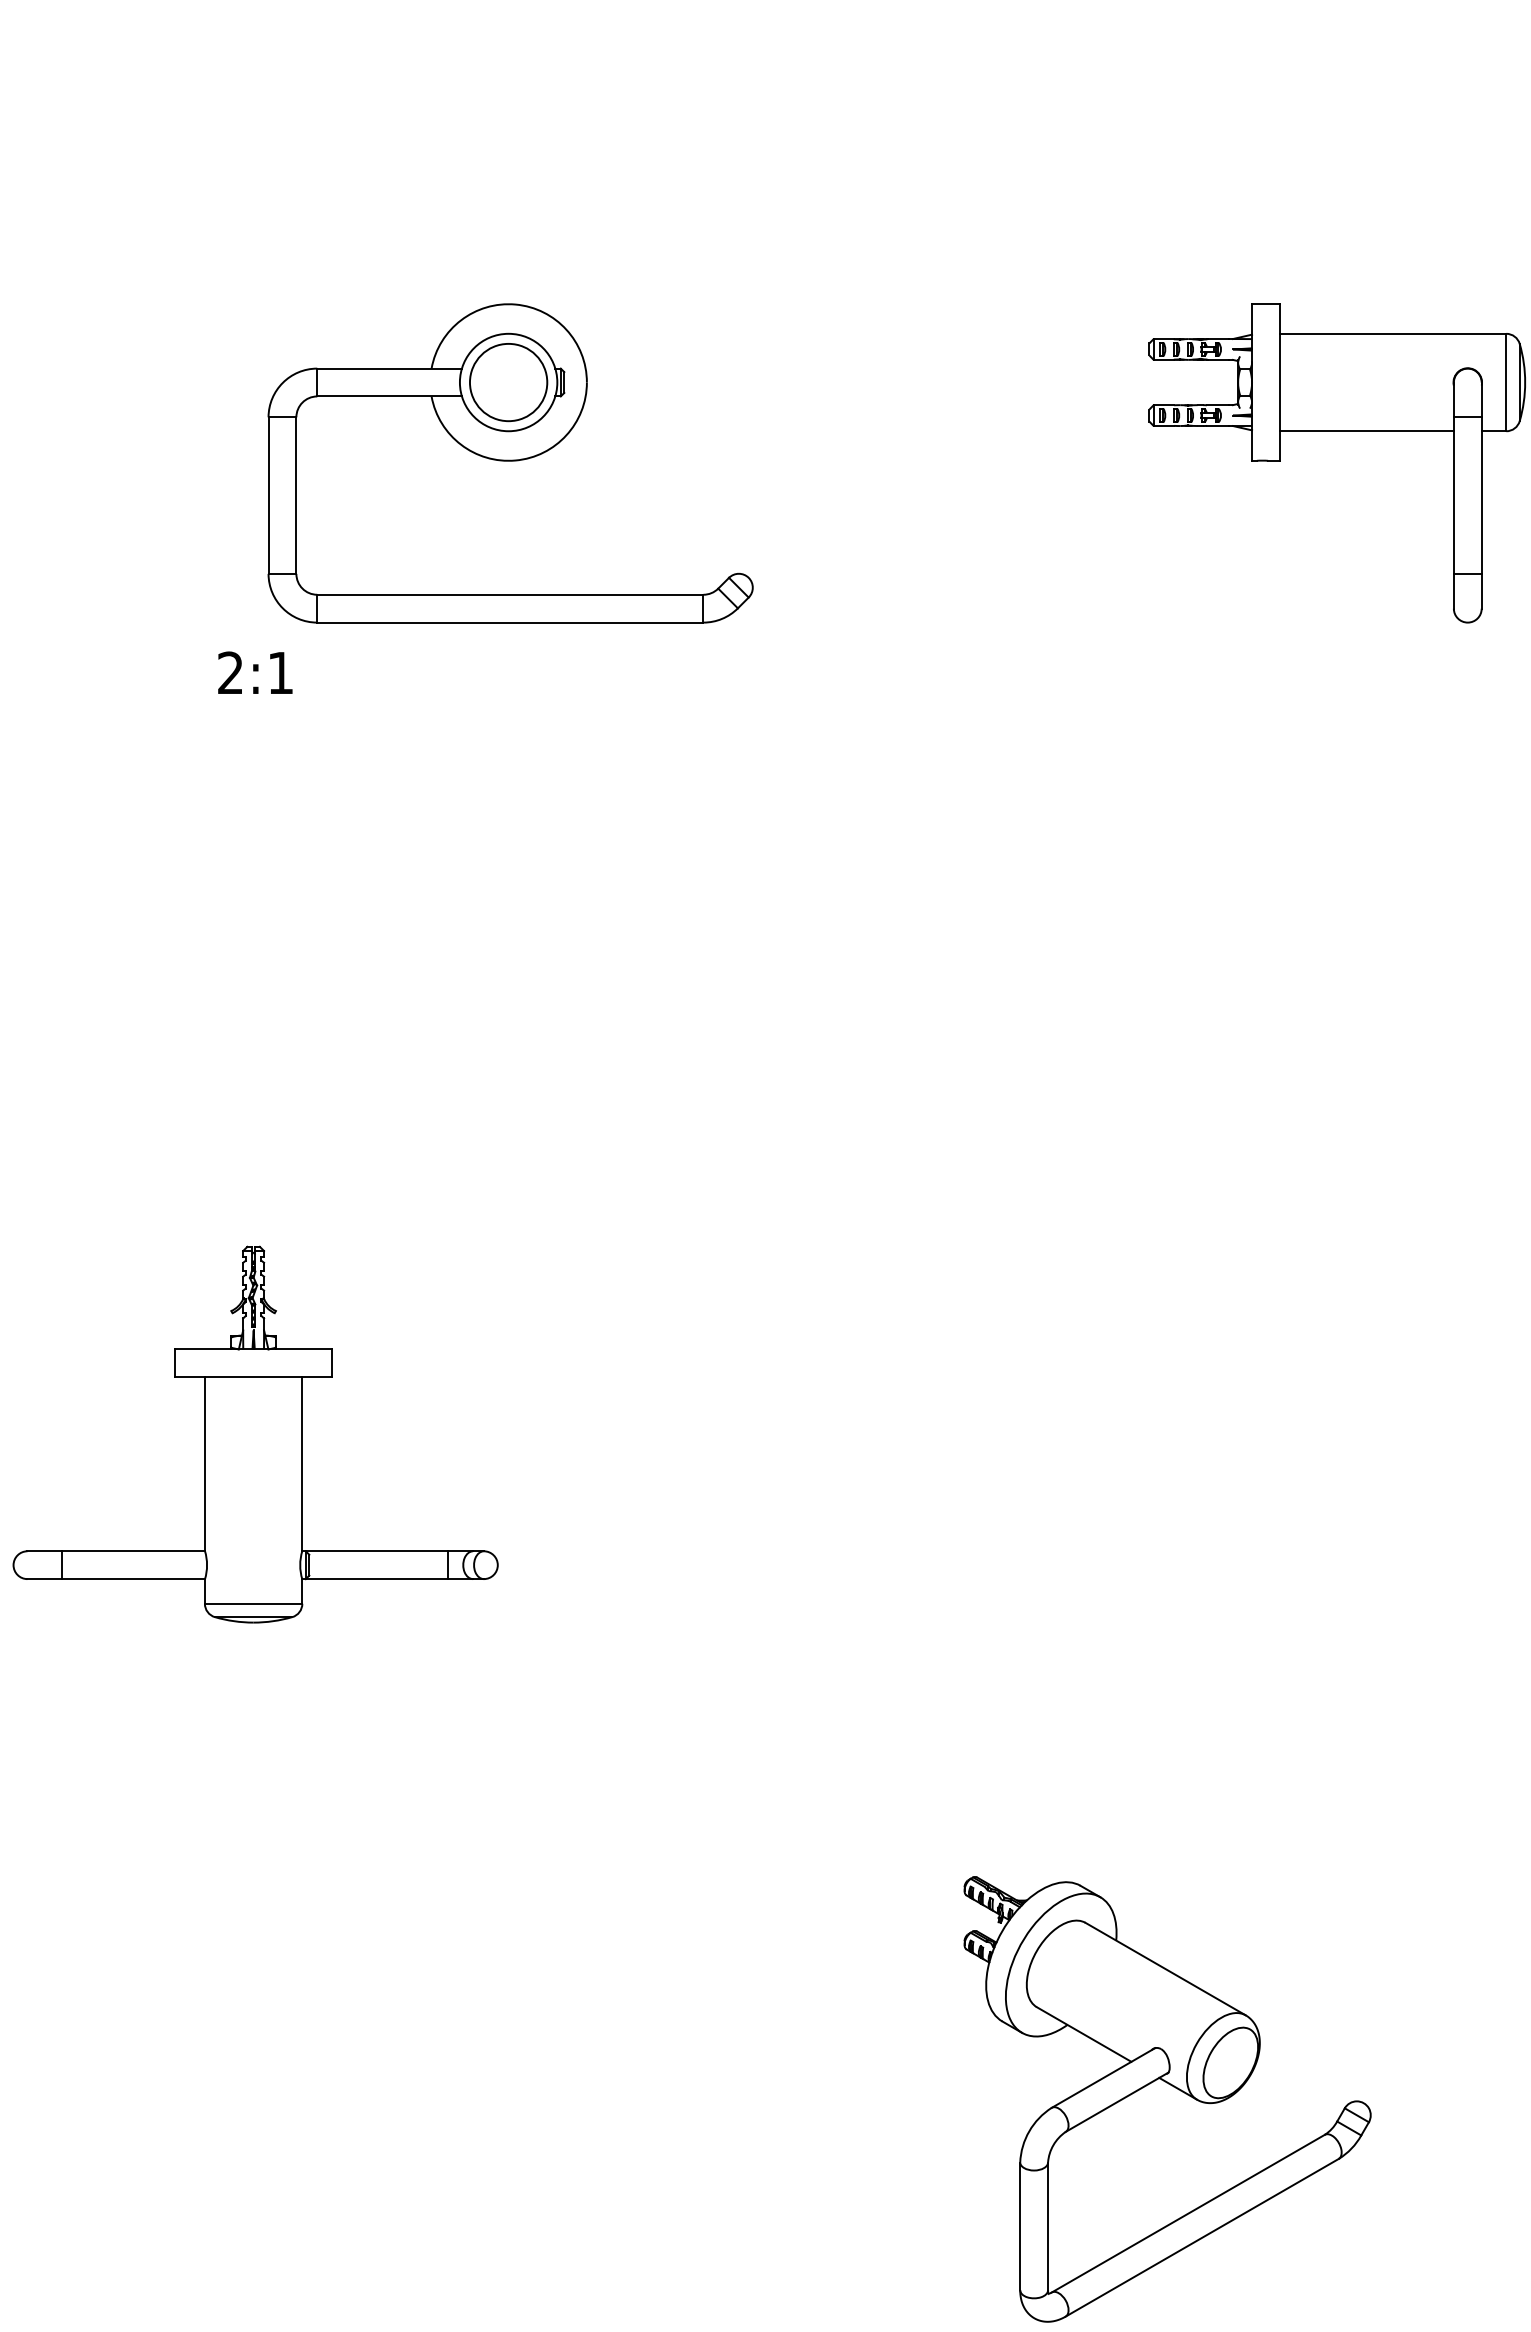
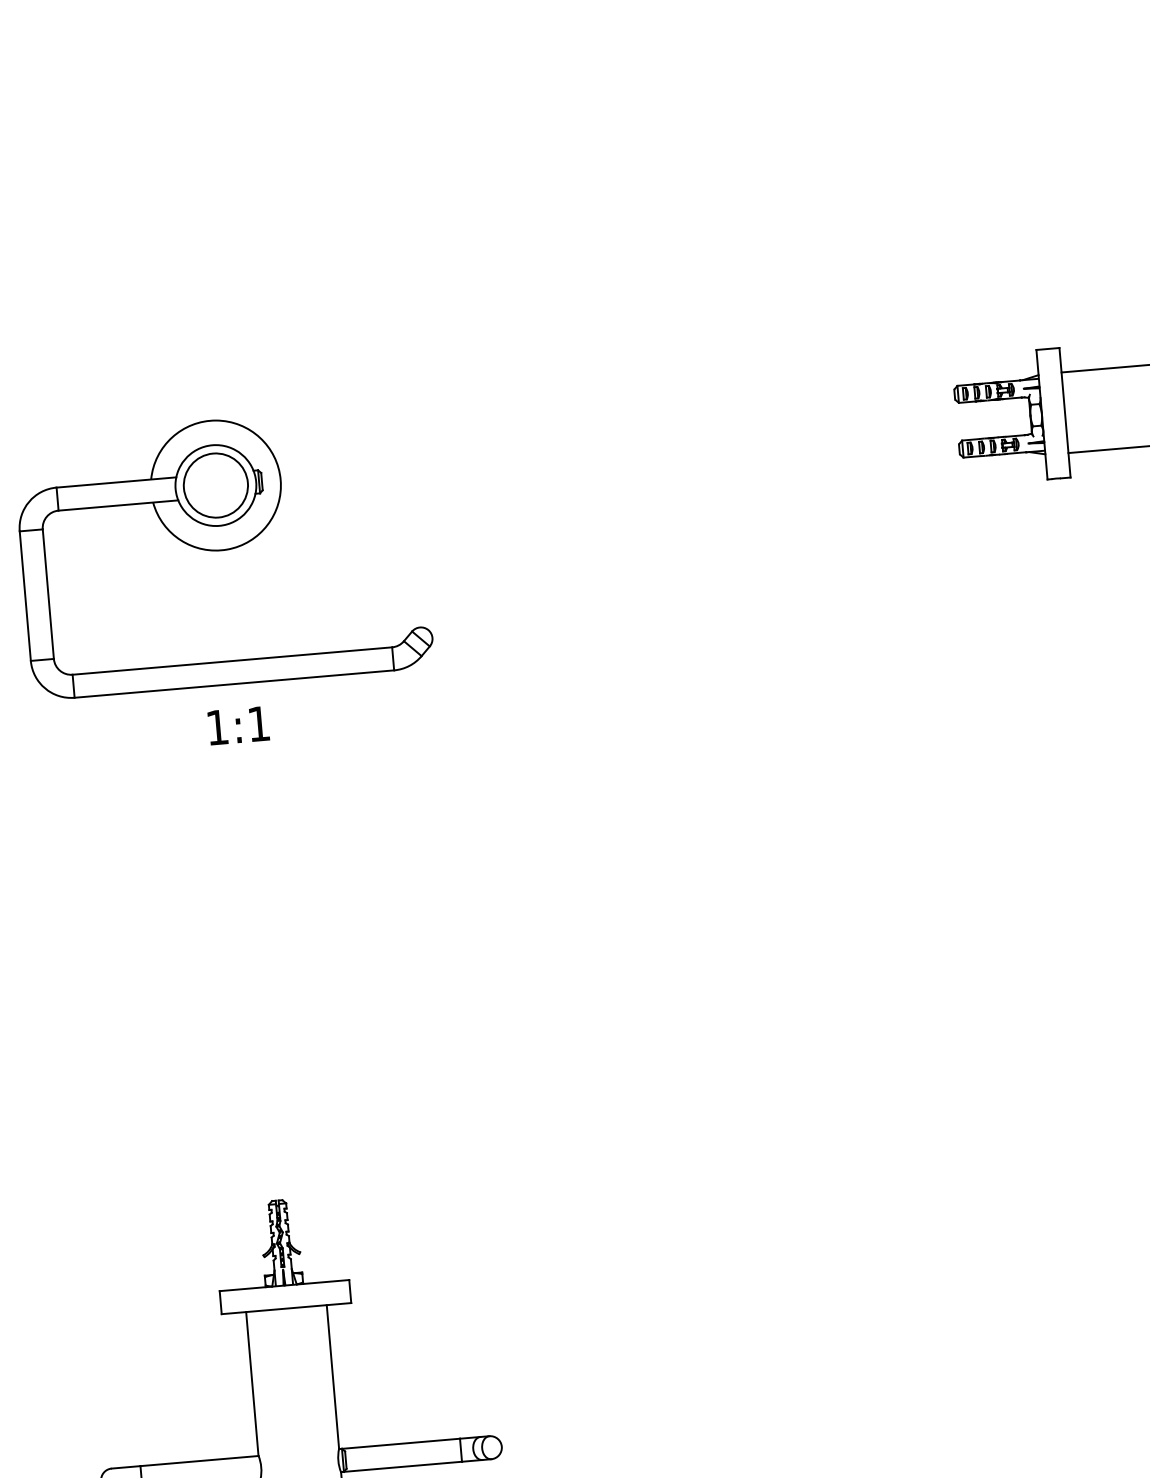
part: (510, 463) -> (223, 552), moved
text: (230, 672) -> (217, 727), 2:1 -> 1:1

